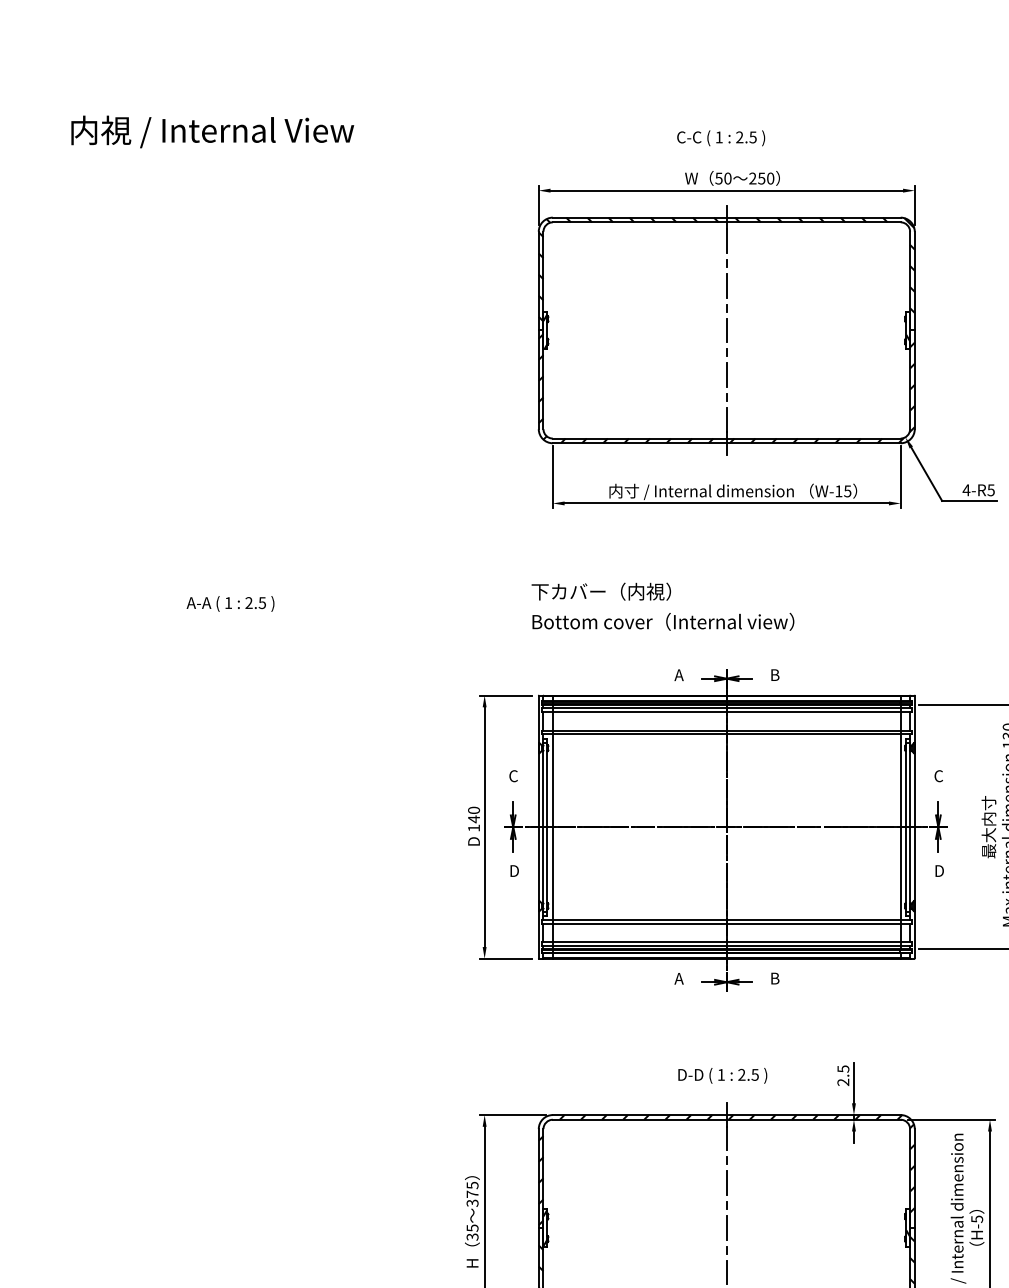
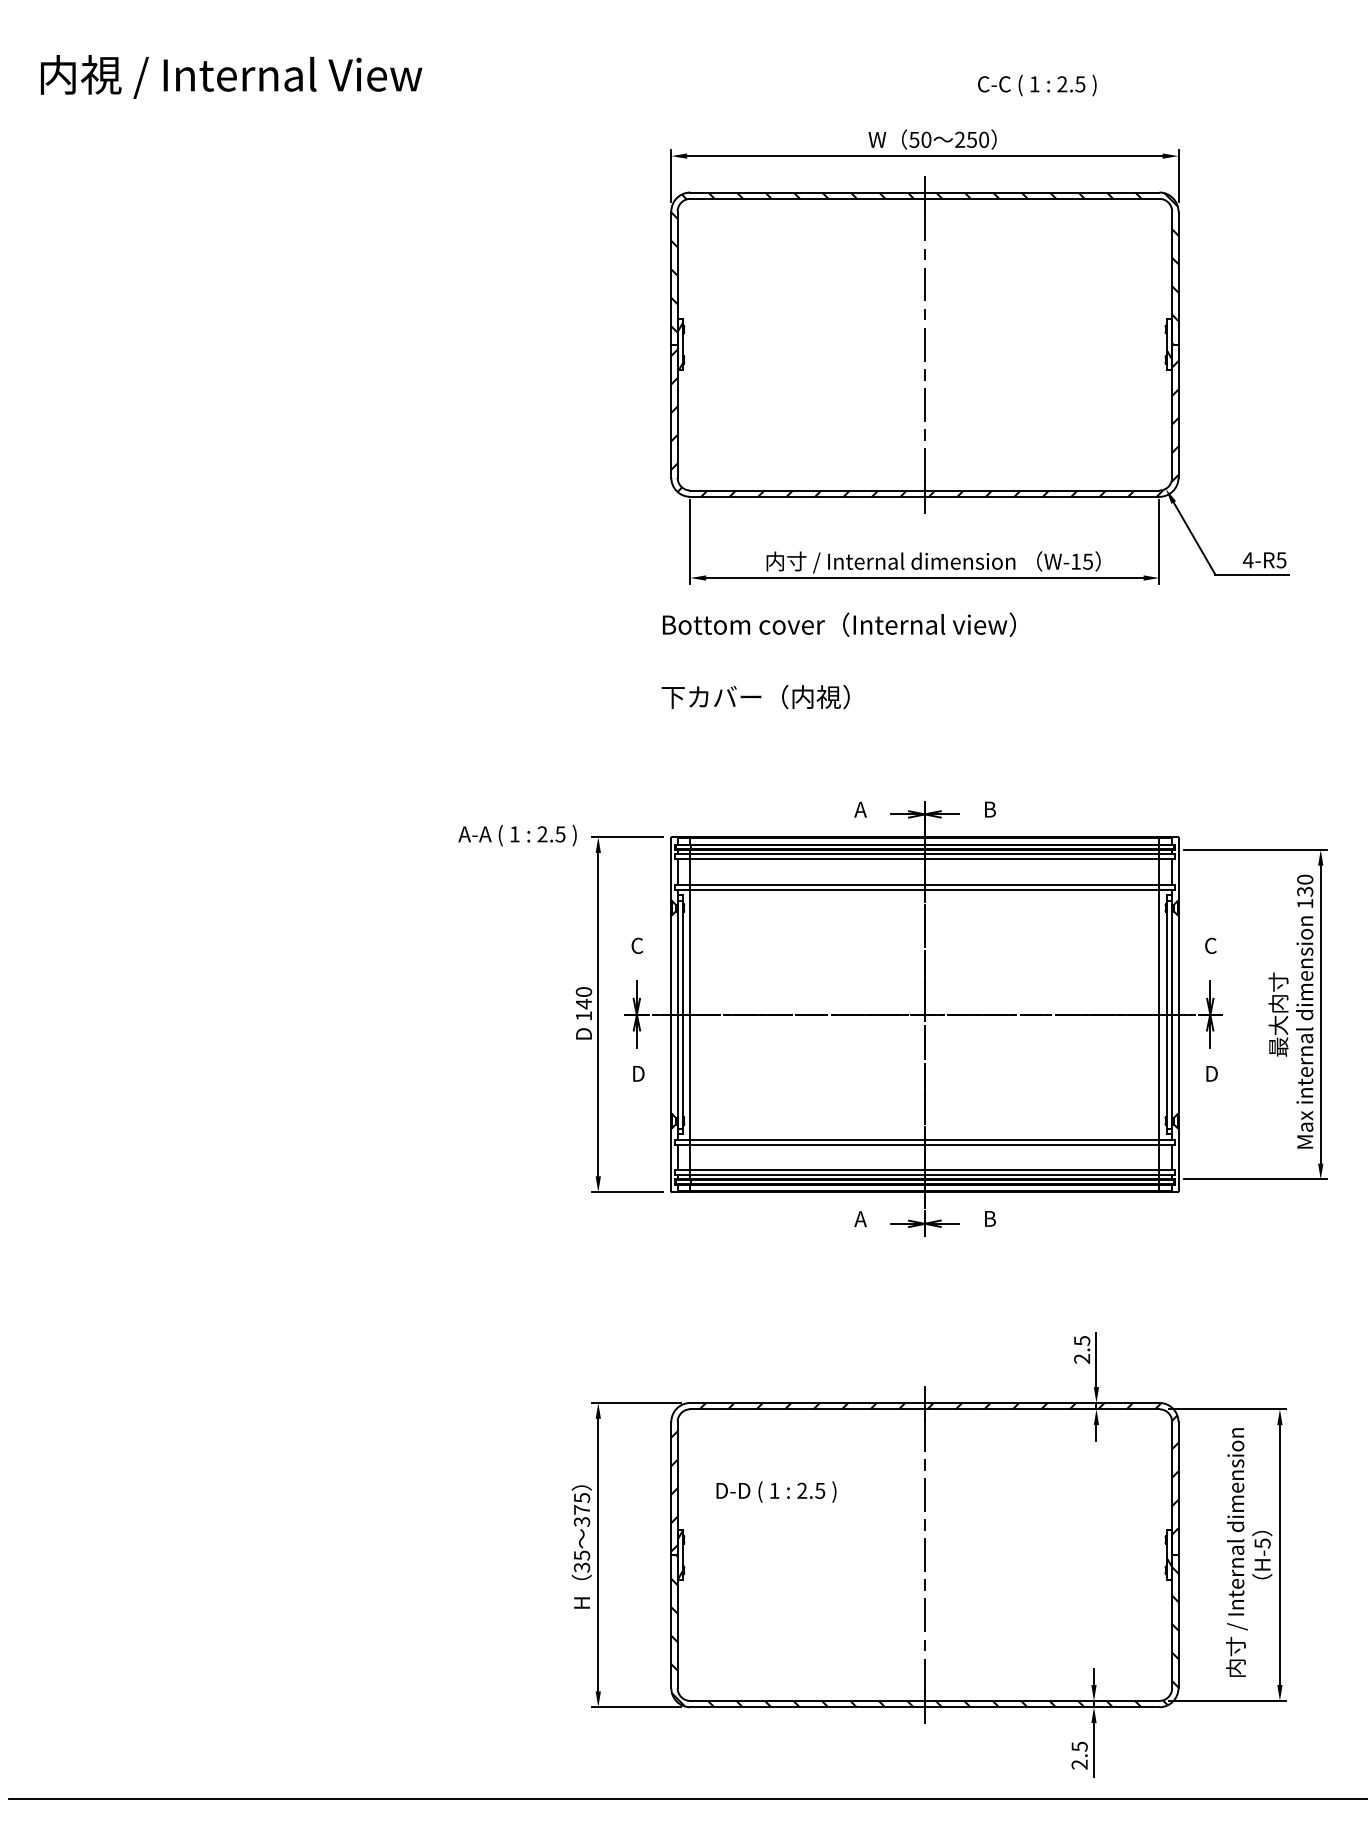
text: (721, 138) -> (1037, 85), moved
text: (230, 603) -> (517, 835), moved
text: (662, 621) -> (838, 624), moved
text: (722, 1075) -> (776, 1491), moved

